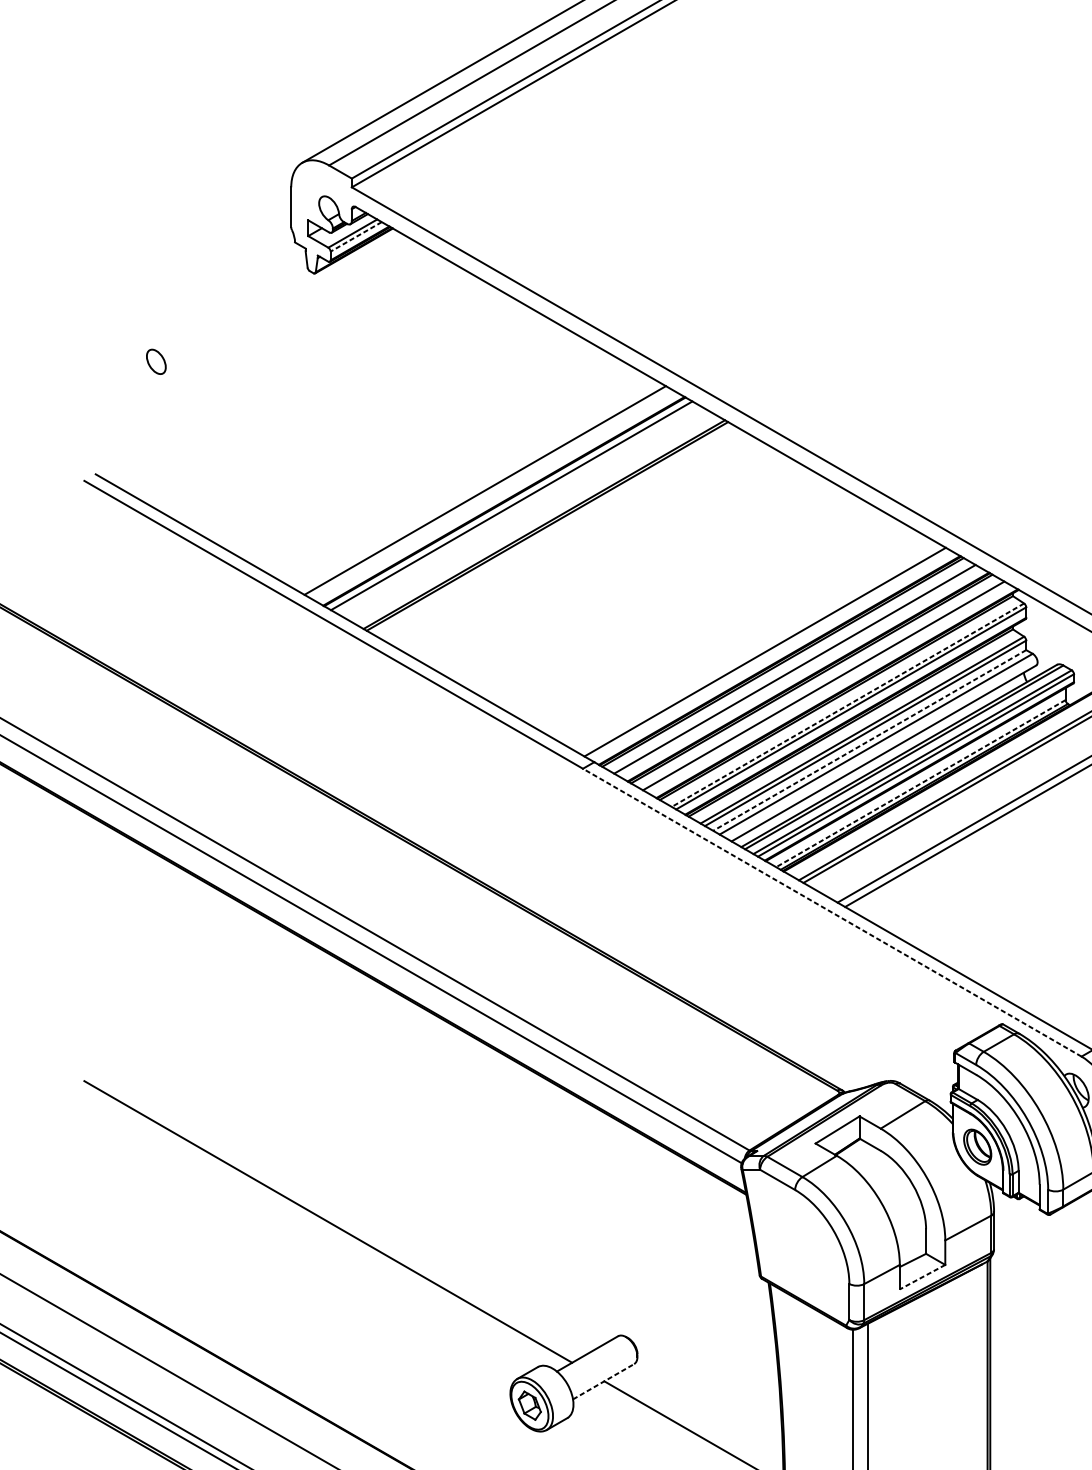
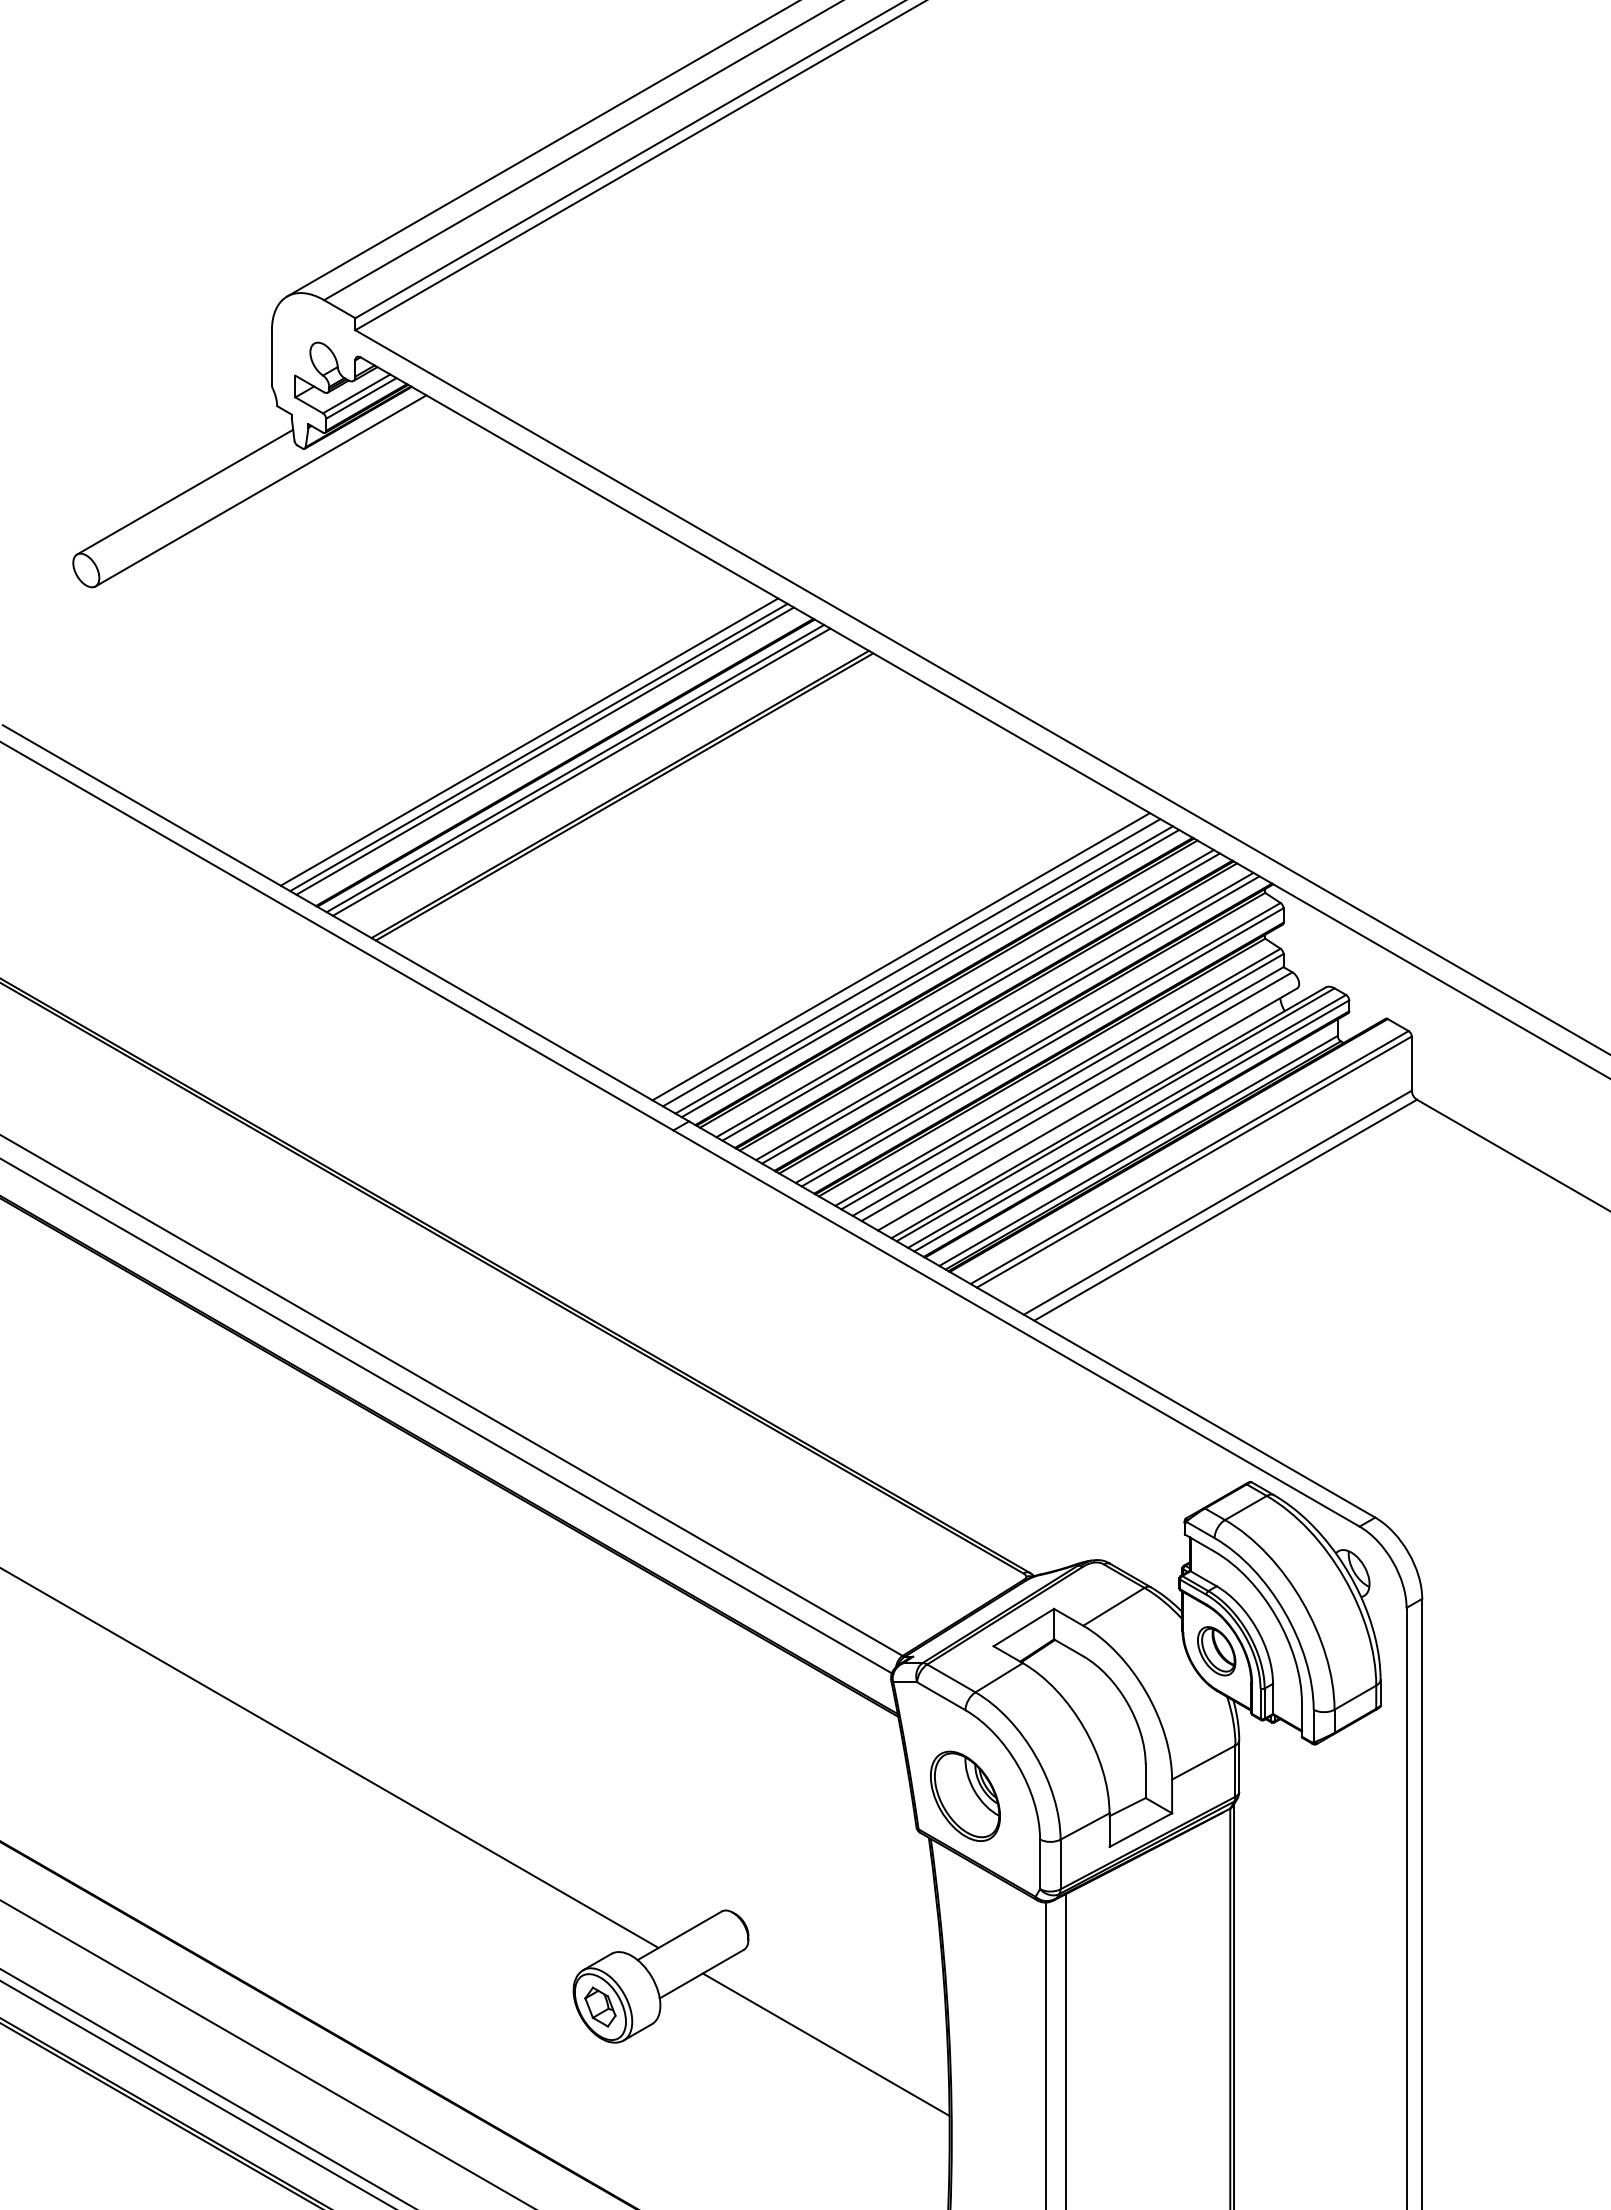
line: (356, 236) -> (361, 398), dashed -> solid
line: (282, 303) -> (260, 490), added
line: (228, 304) -> (185, 491), added
line: (478, 486) -> (529, 741), added
line: (489, 492) -> (544, 750), added
line: (516, 507) -> (581, 771), added
line: (748, 642) -> (901, 956), added
line: (755, 646) -> (911, 962), added
line: (769, 654) -> (930, 973), added
line: (798, 671) -> (970, 996), added
line: (827, 688) -> (1010, 1019), added
line: (848, 705) -> (1038, 1043), dashed -> solid
line: (870, 740) -> (1068, 1091), dashed -> solid
line: (920, 784) -> (1138, 1151), dashed -> solid
line: (832, 912) -> (1016, 1328), dashed -> solid
part: (795, 1251) -> (965, 1795), added
line: (922, 1277) -> (1140, 1830), dashed -> solid
line: (603, 1382) -> (701, 1974), dashed -> solid

